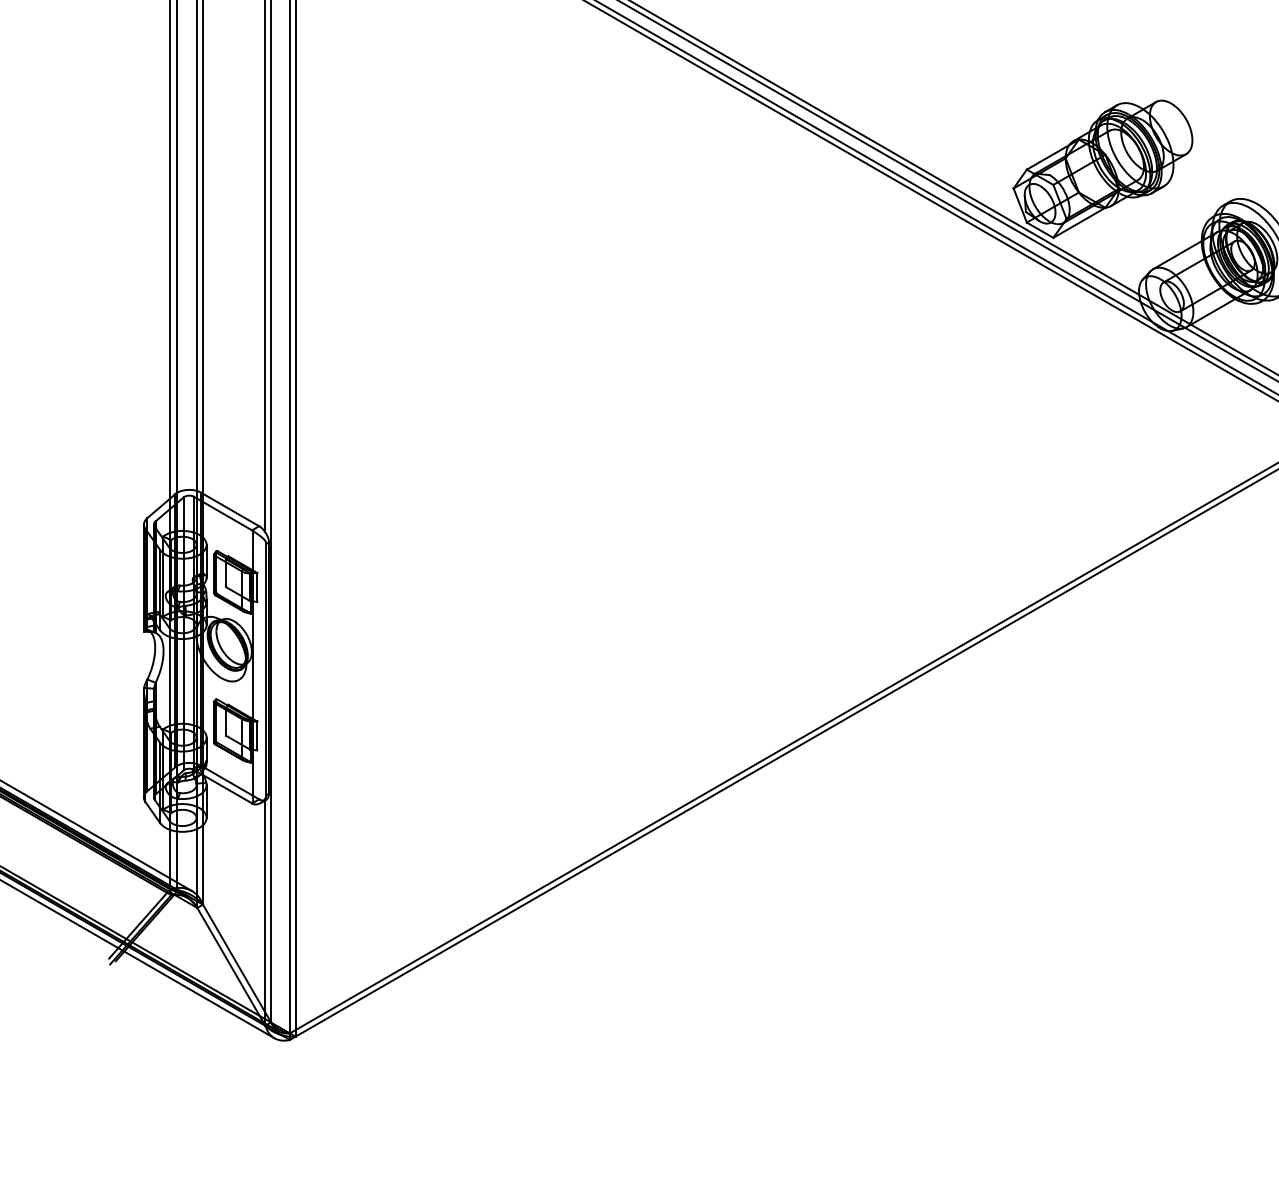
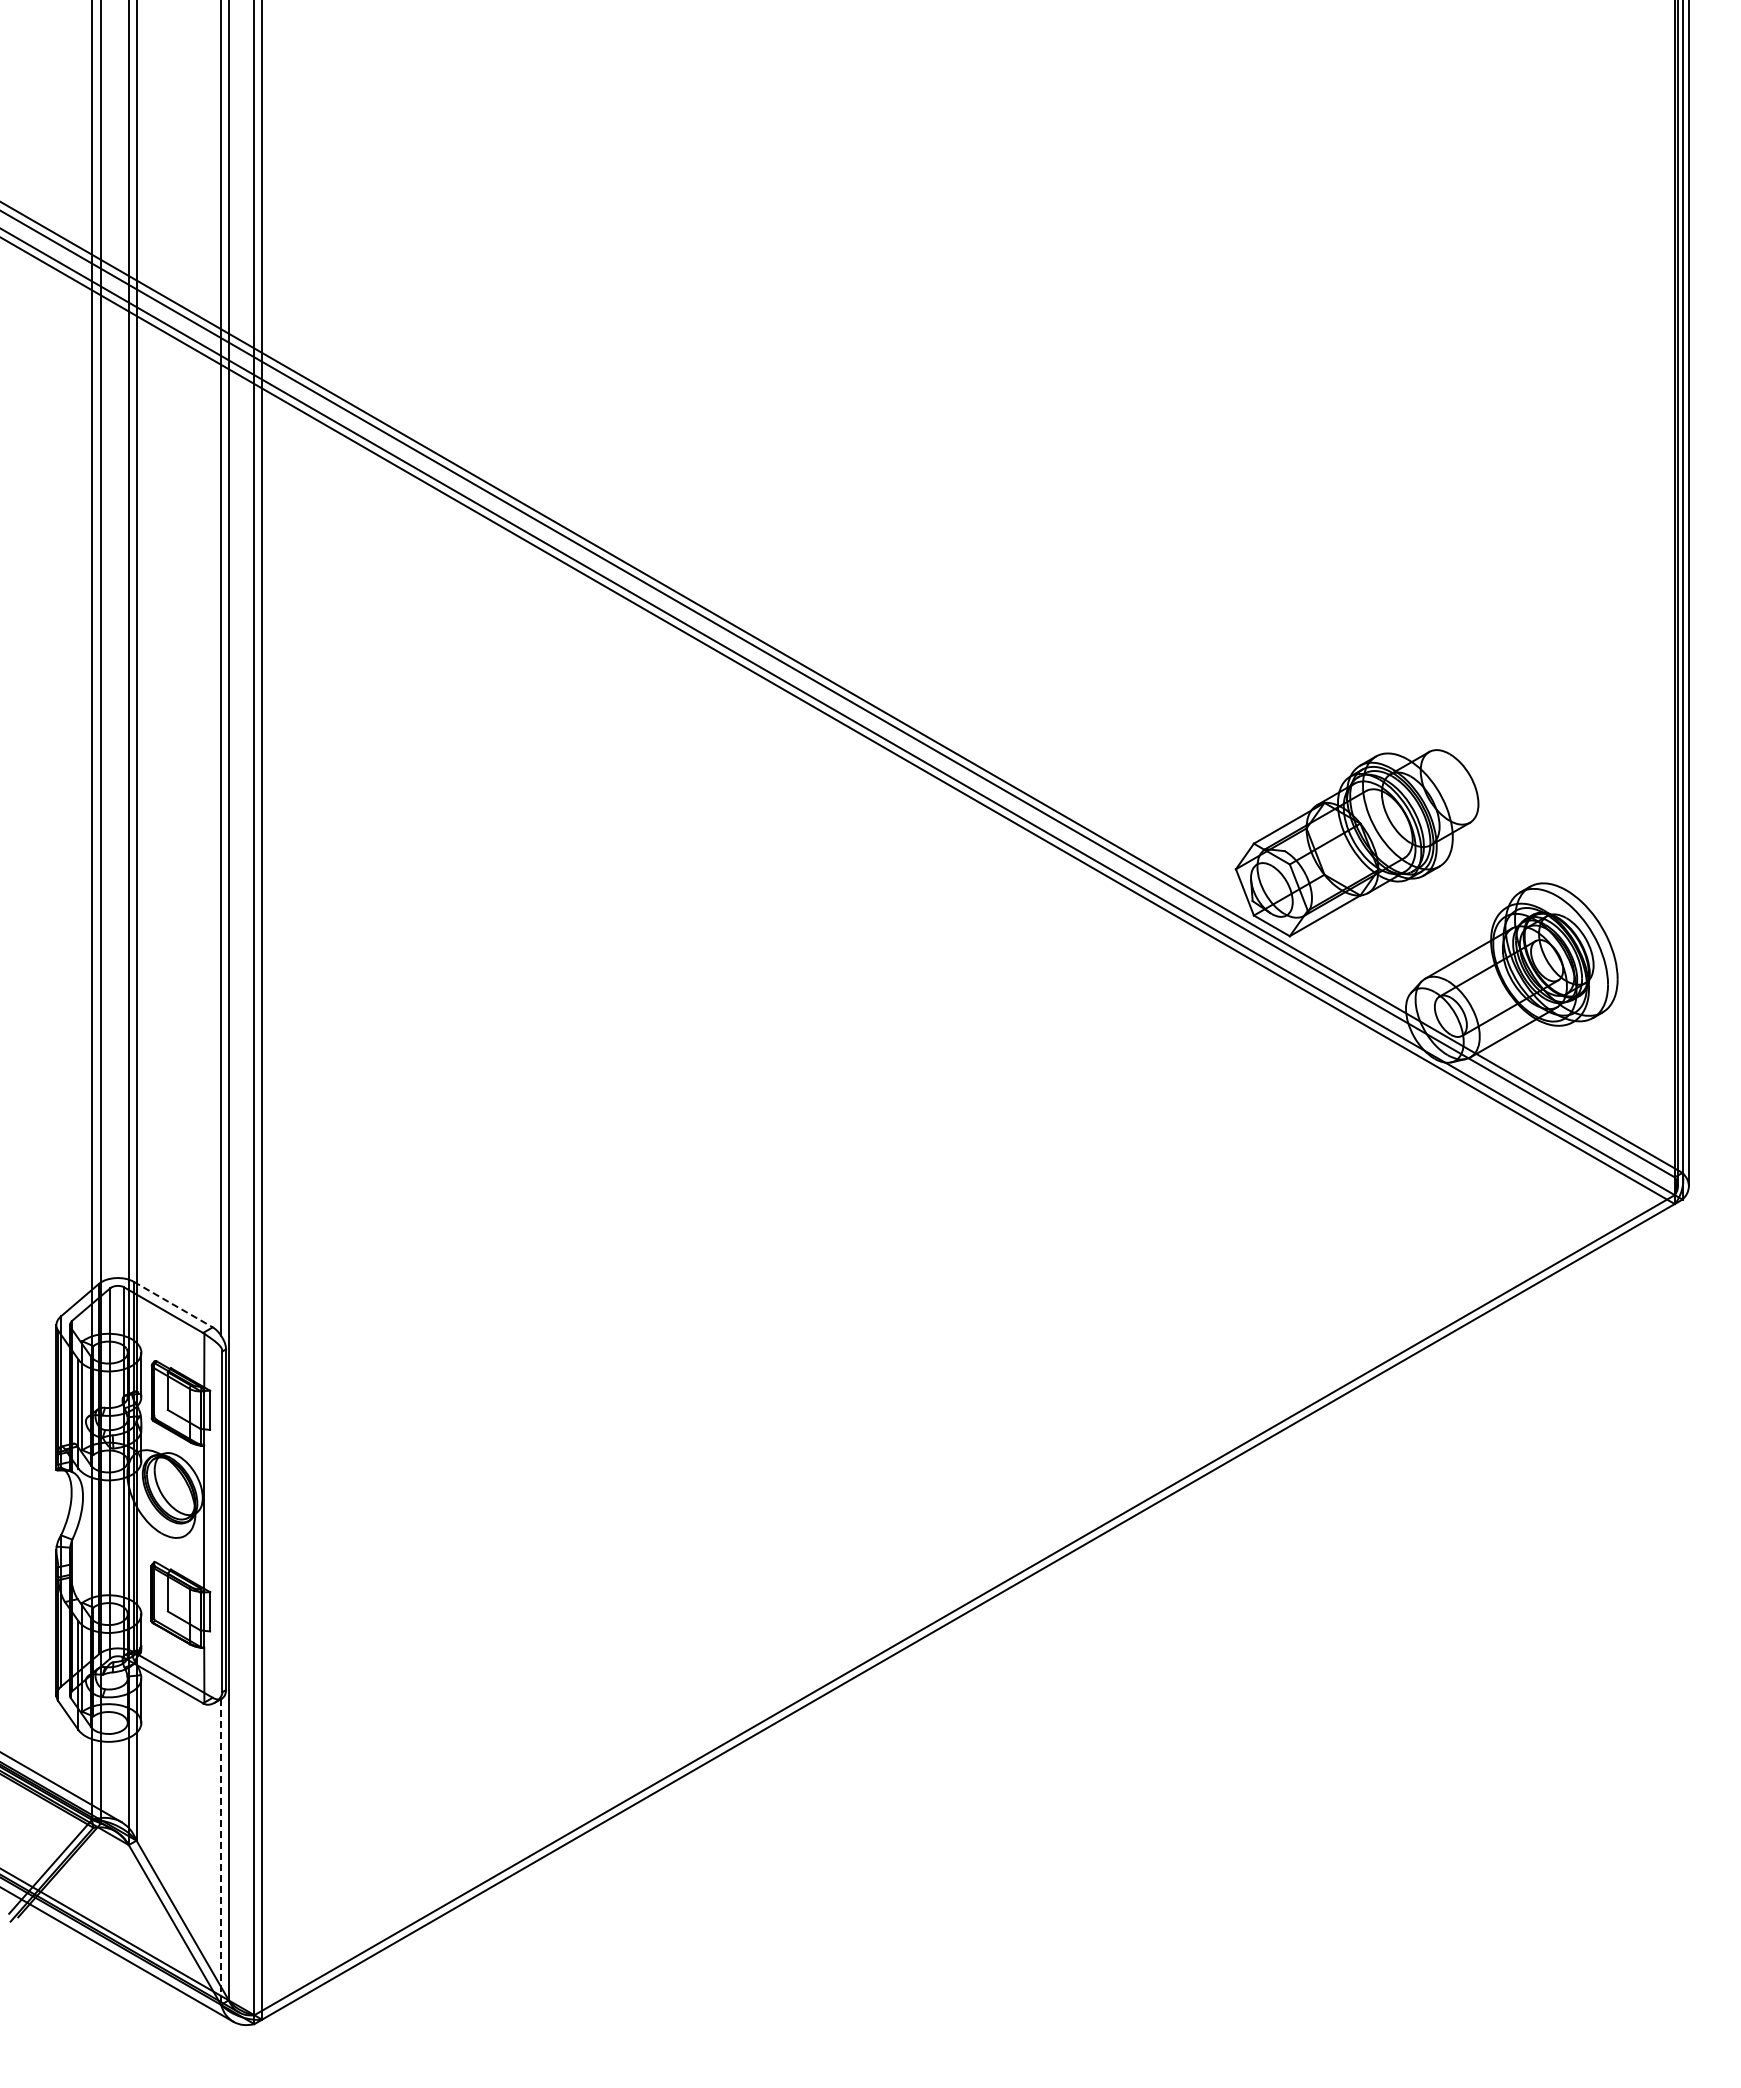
line: (230, 509) -> (173, 1304), solid -> dashed
line: (265, 912) -> (221, 1851), solid -> dashed

